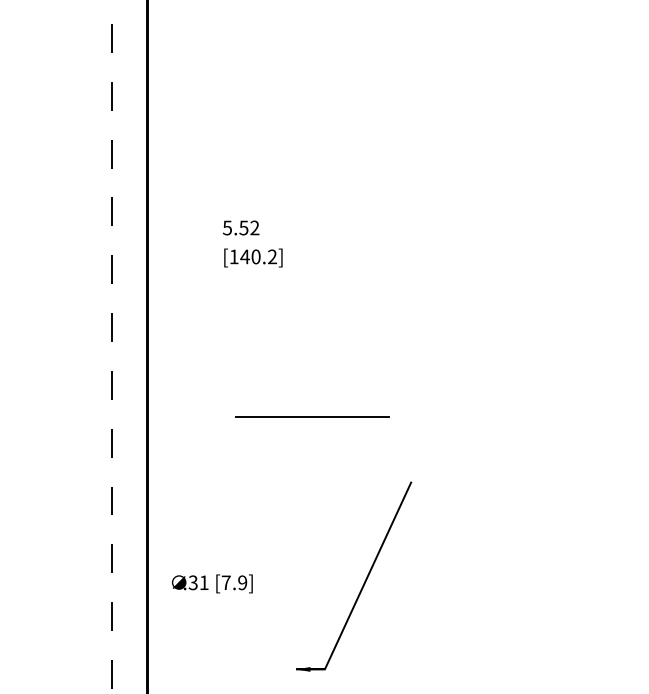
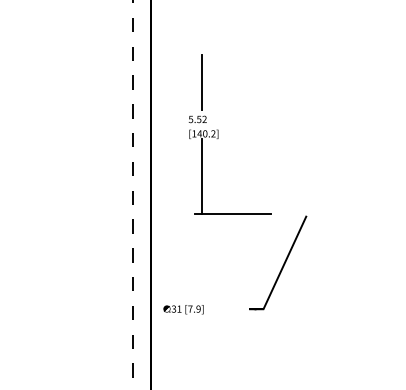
line: (250, 151) -> (202, 81), added
line: (250, 340) -> (202, 175), added
part: (355, 575) -> (278, 262), moved
text: (212, 583) -> (183, 309), moved

